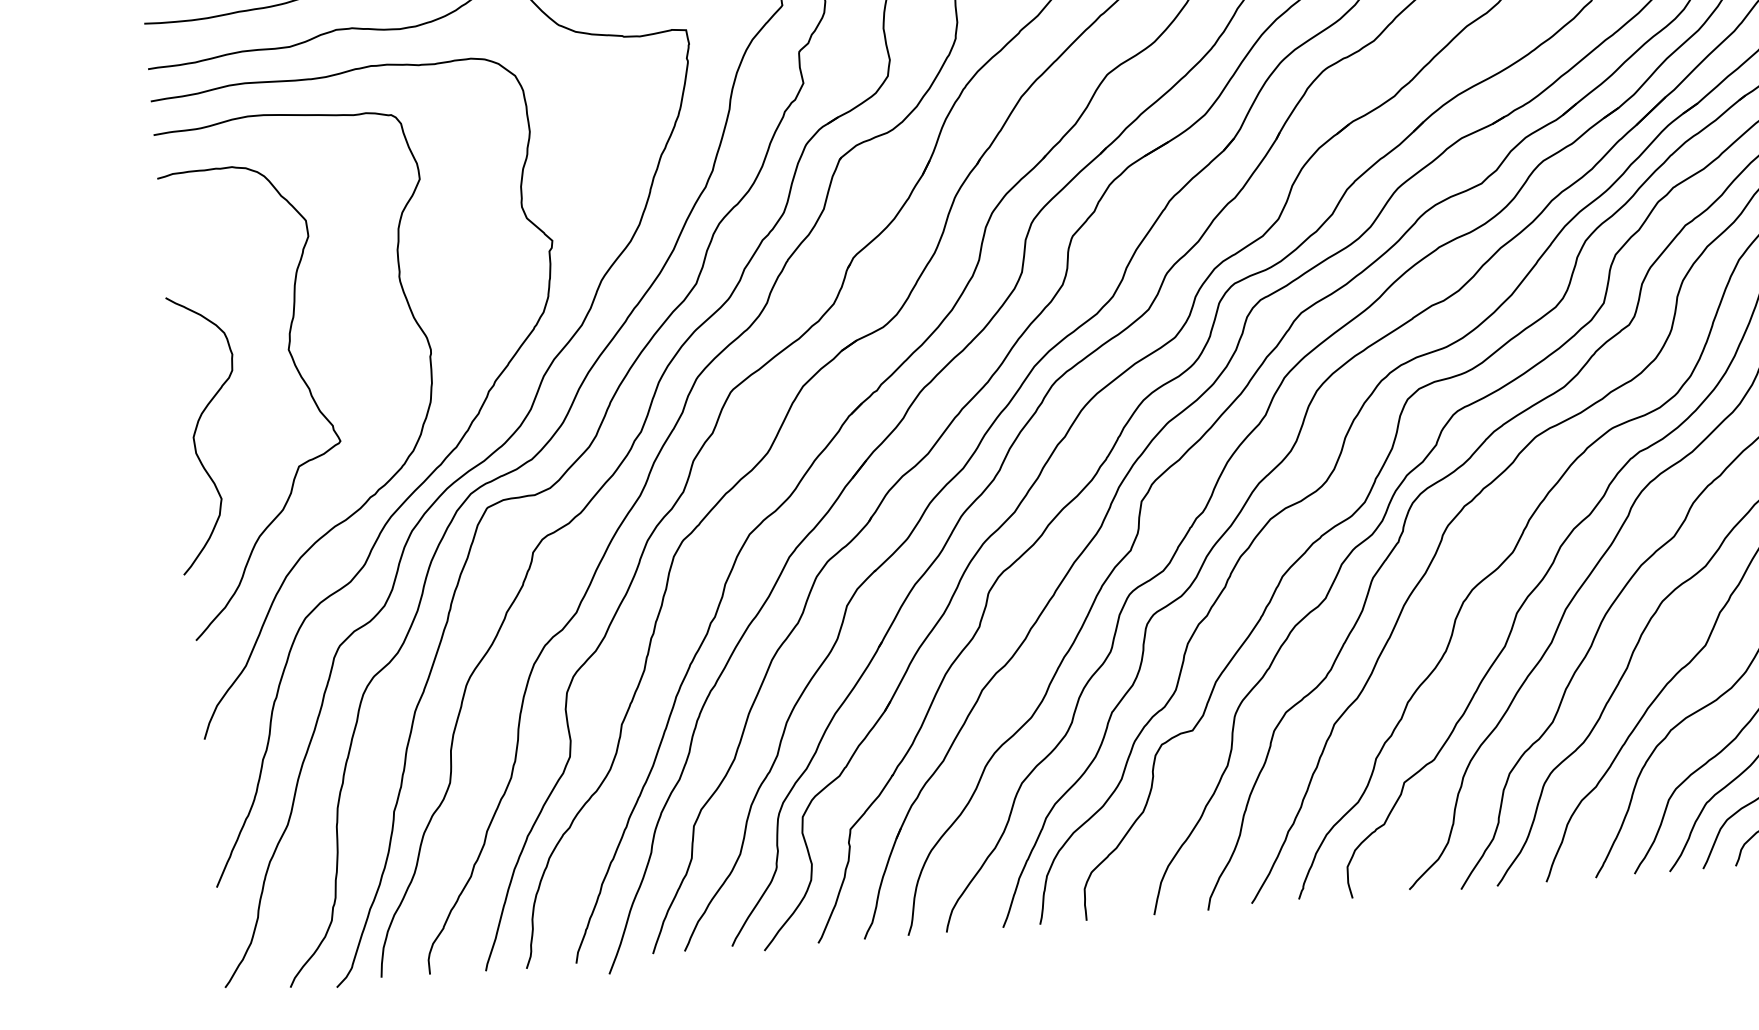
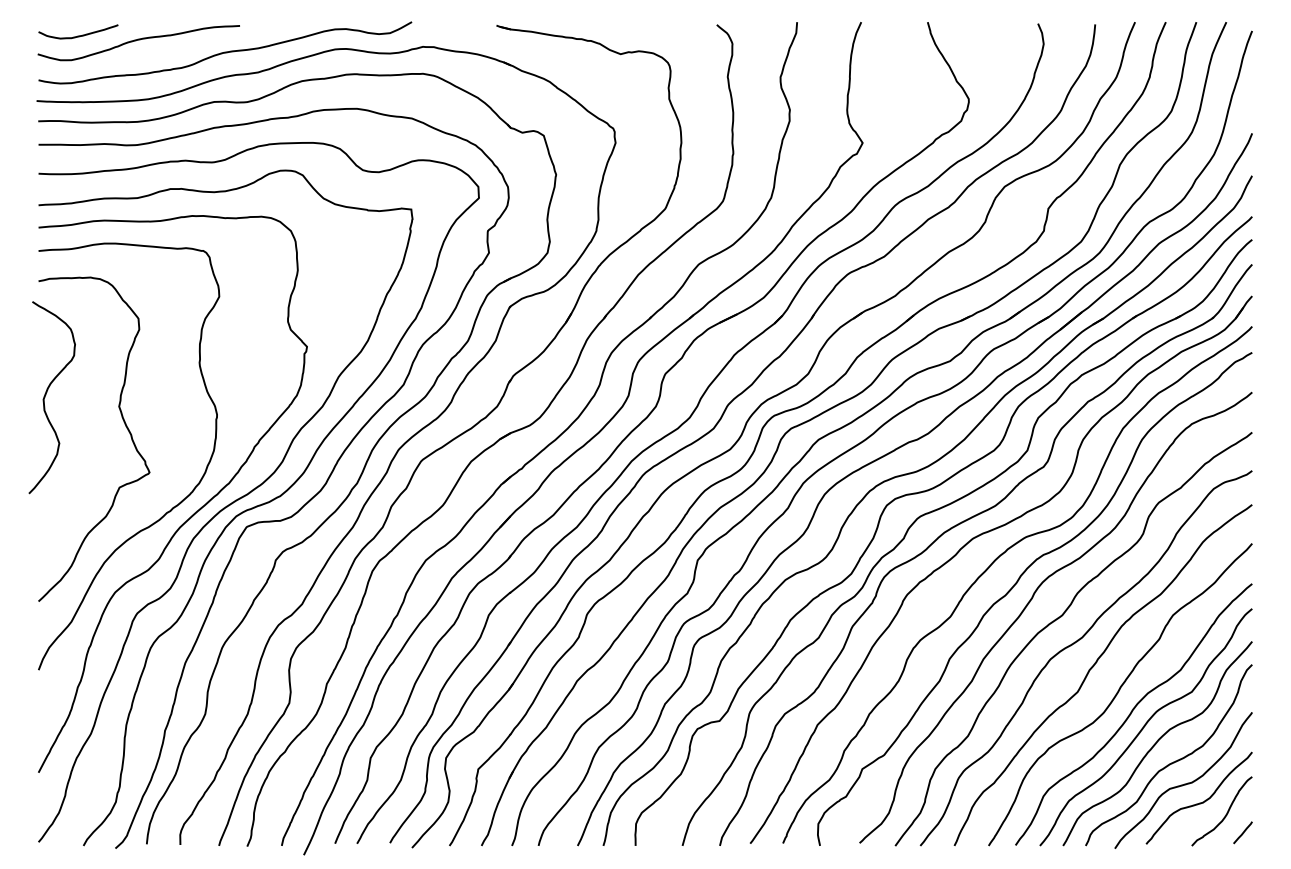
curve: (197, 431) -> (46, 395), moved

